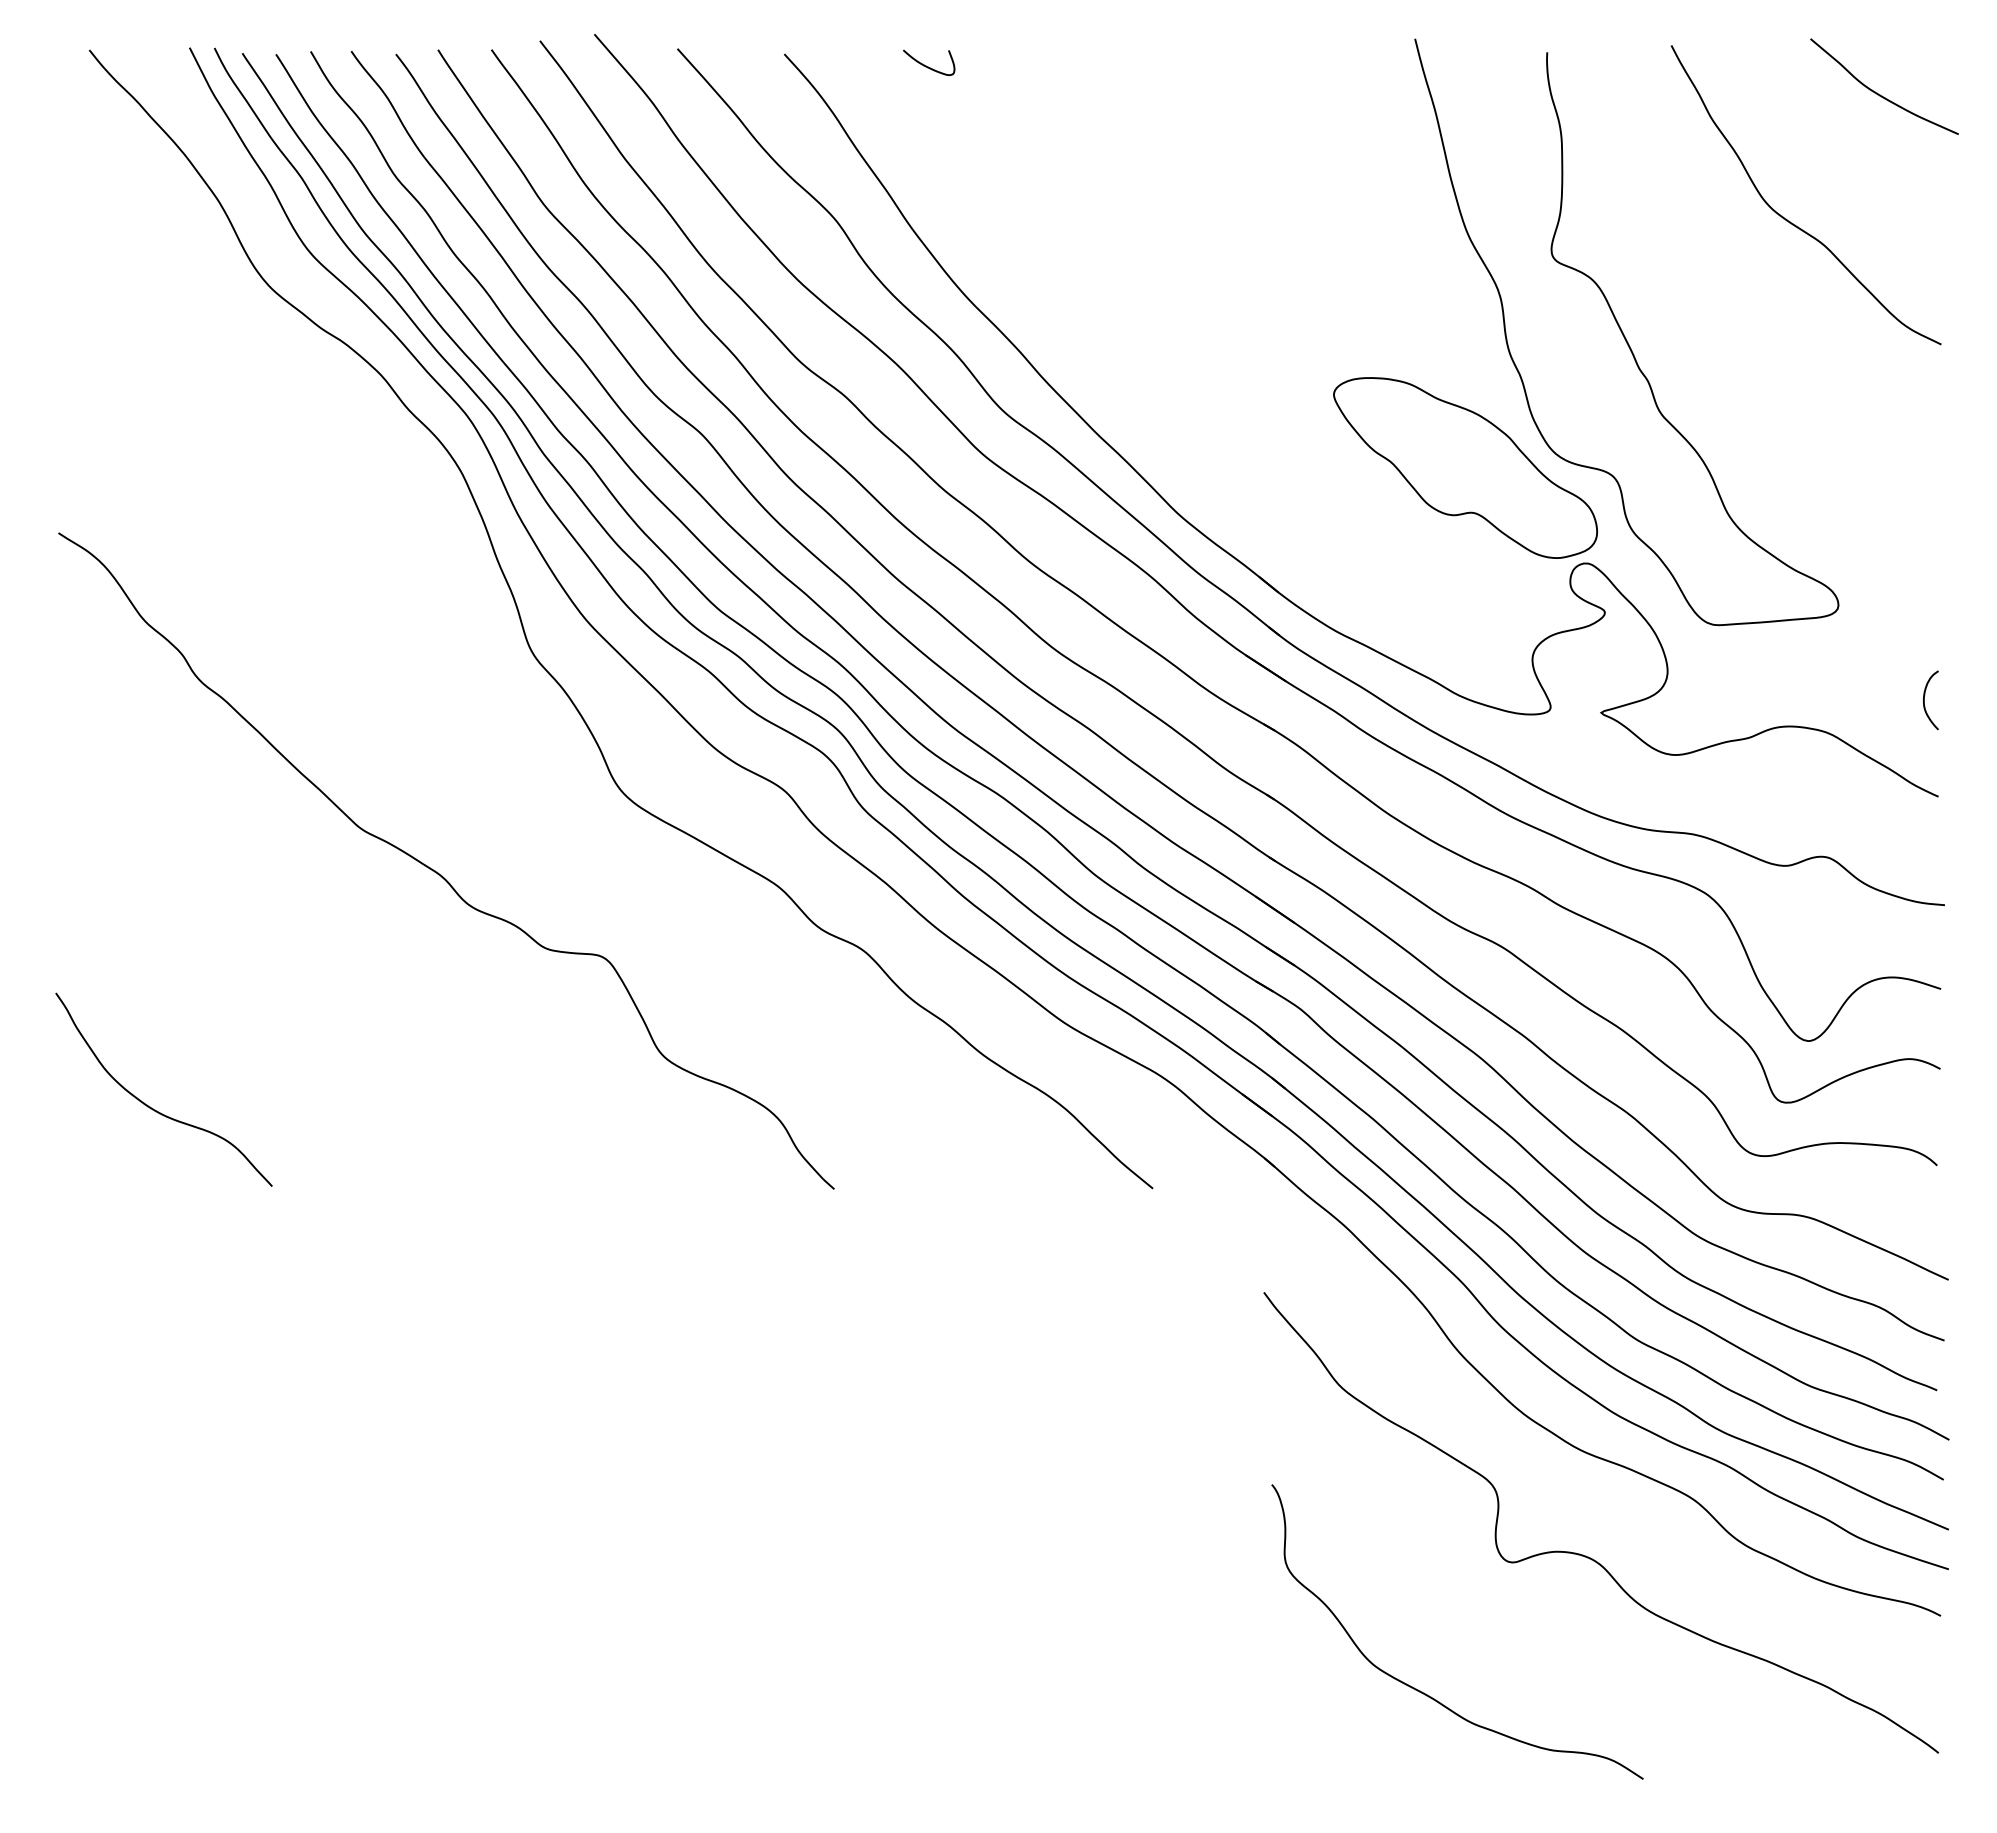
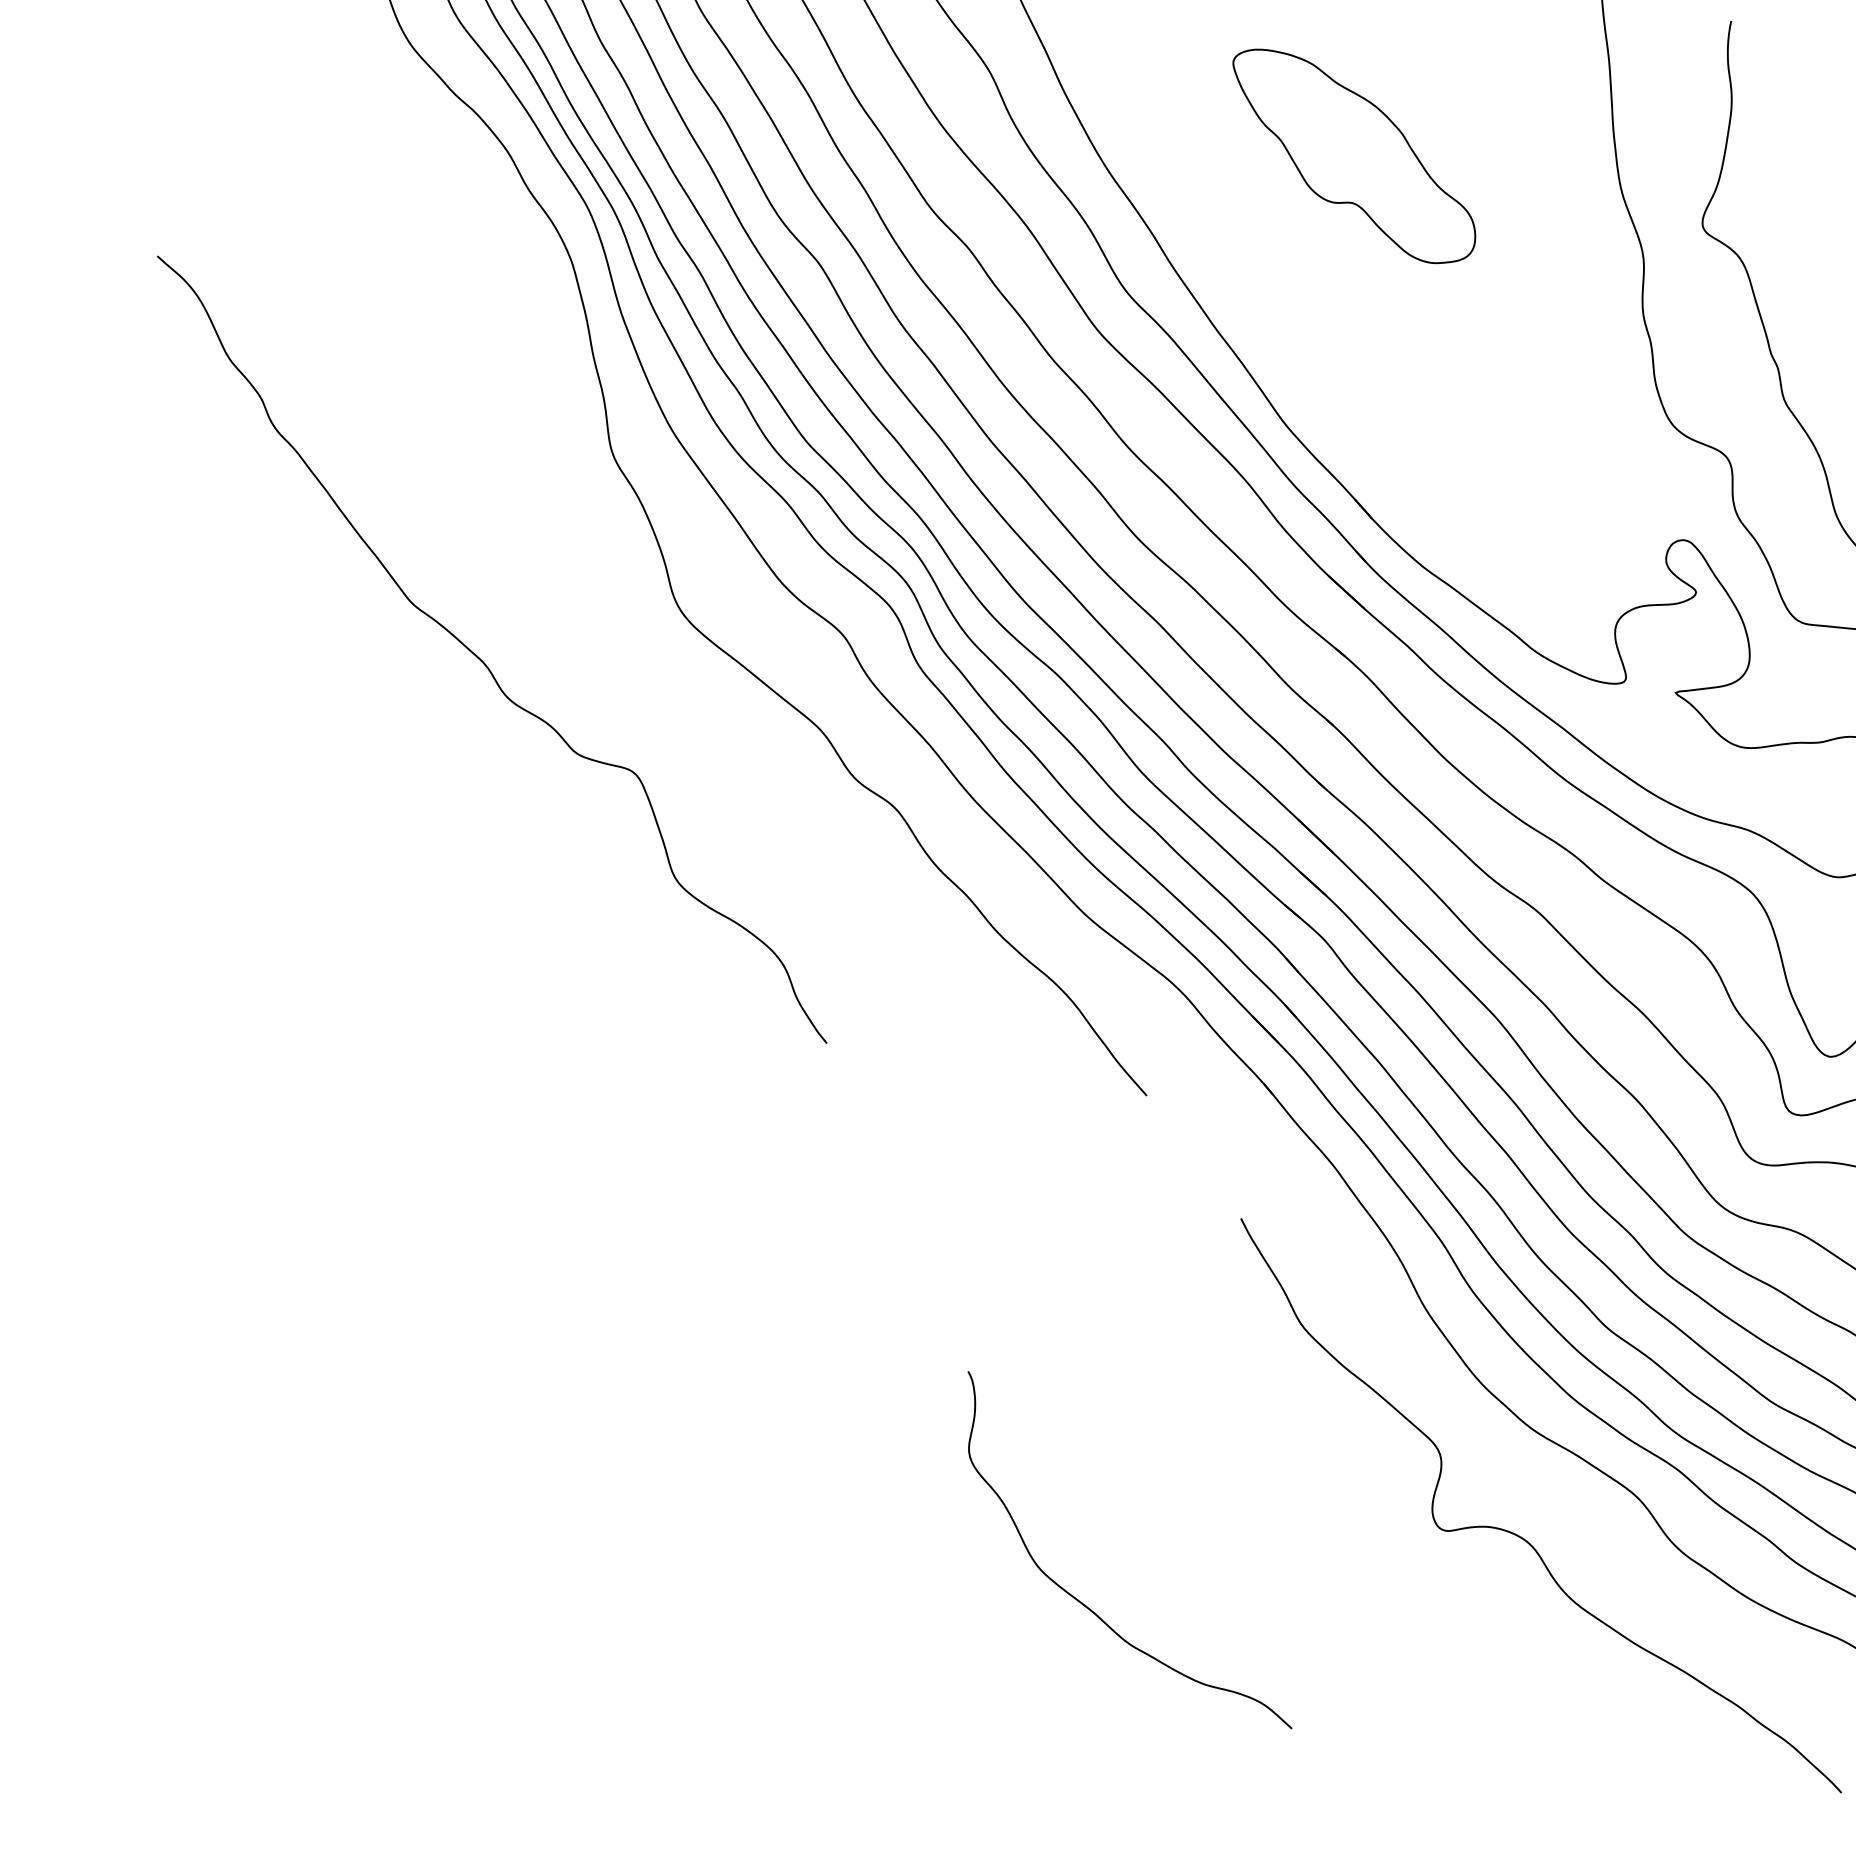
part: (1465, 467) -> (1353, 156), moved
curve: (150, 1106) -> (154, 846), removed
curve: (1424, 1692) -> (1086, 1605), moved

